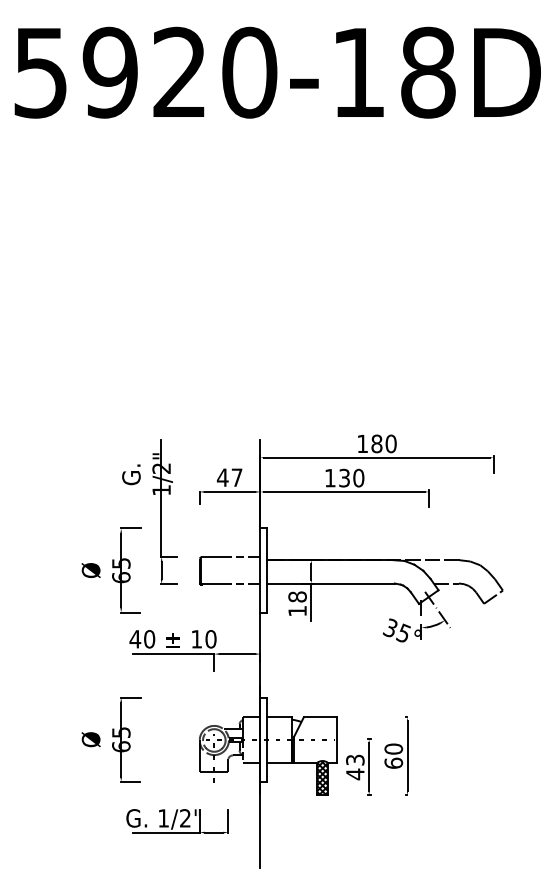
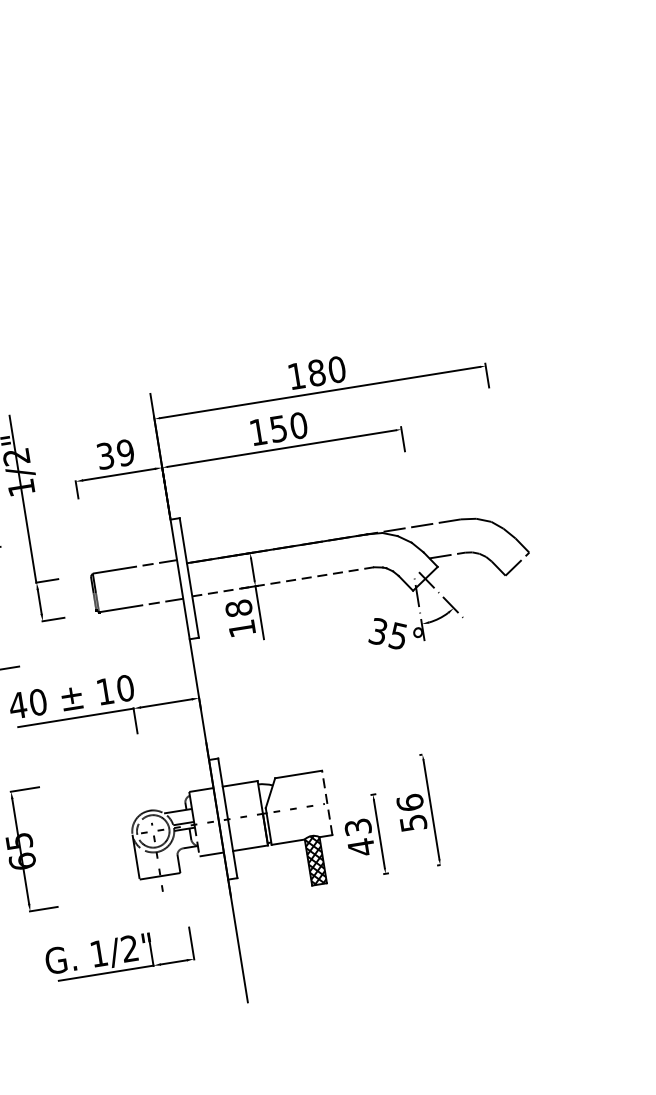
text: (229, 477) -> (114, 454), 47 -> 39
text: (344, 477) -> (278, 428), 130 -> 150
line: (330, 583) -> (282, 581), solid -> dashed
line: (336, 740) -> (326, 803), solid -> dashed
text: (393, 755) -> (411, 811), 60 -> 56

